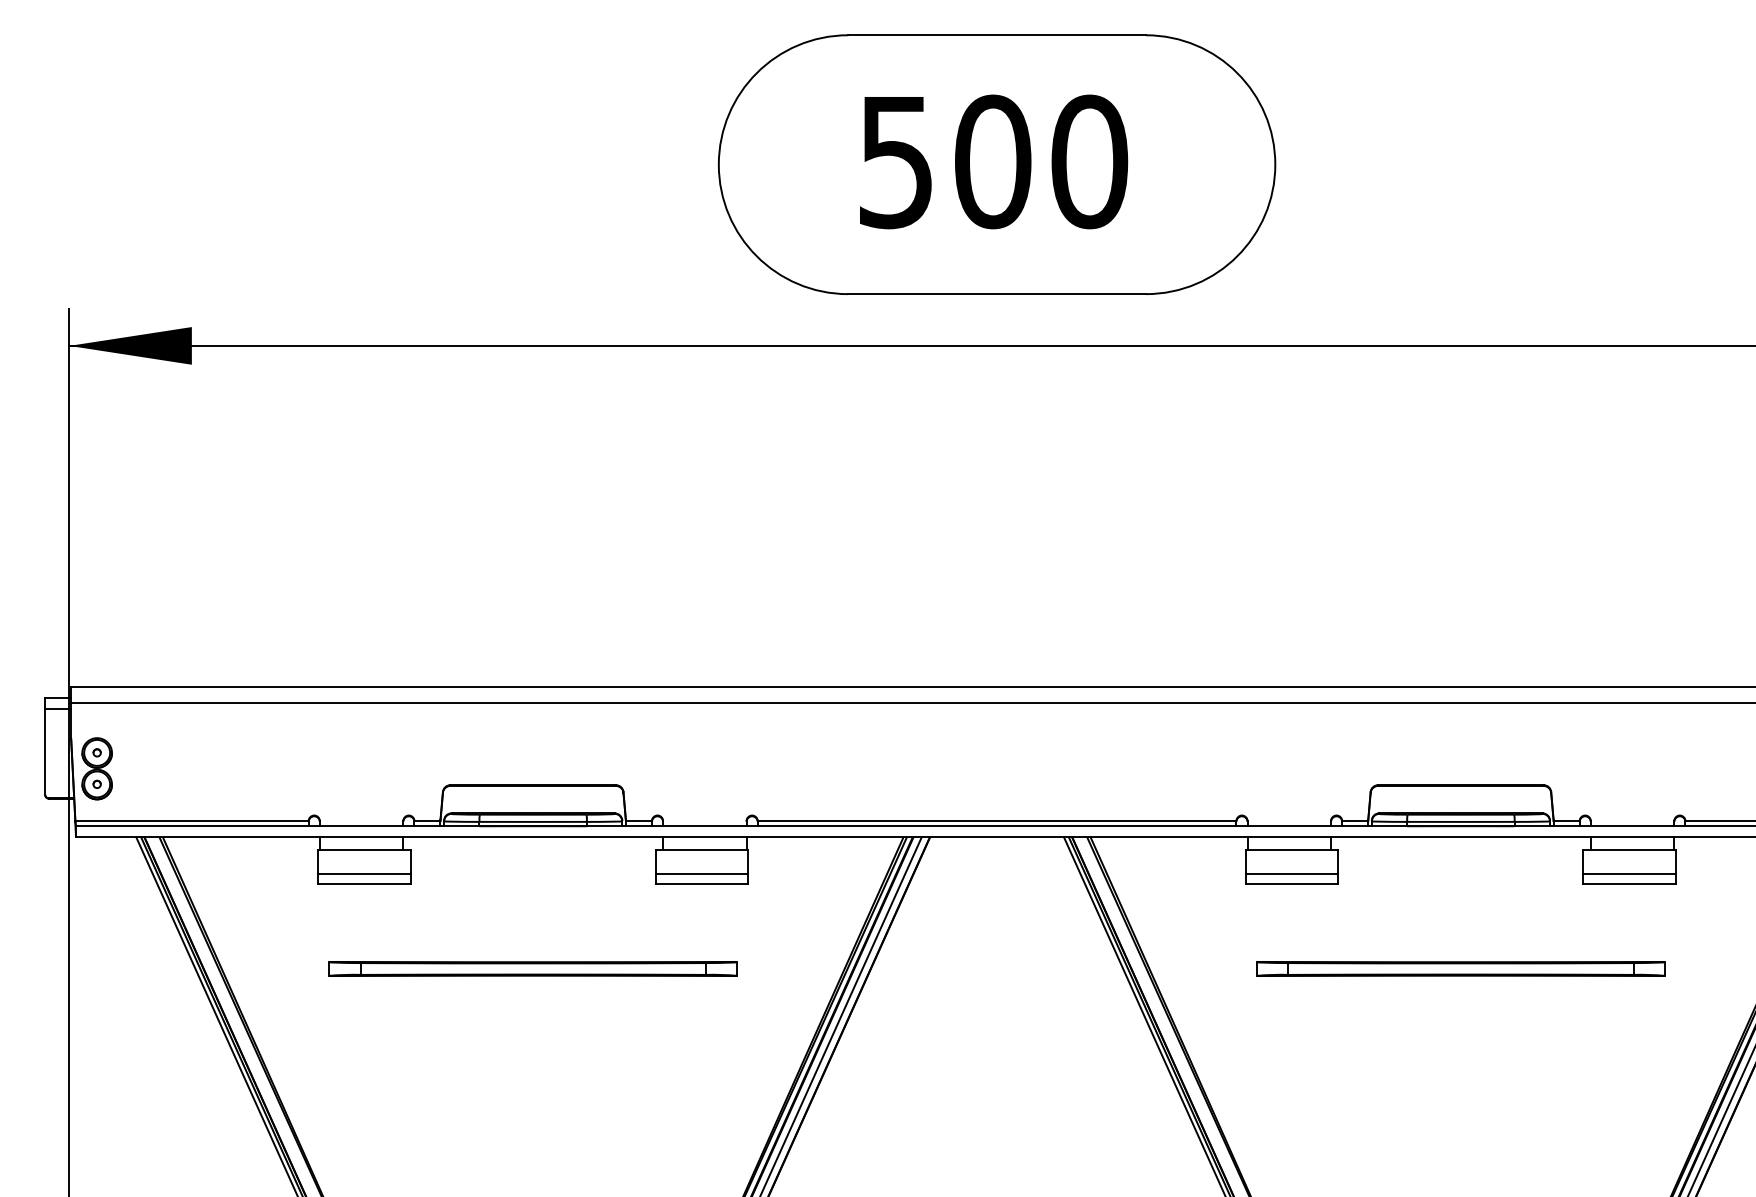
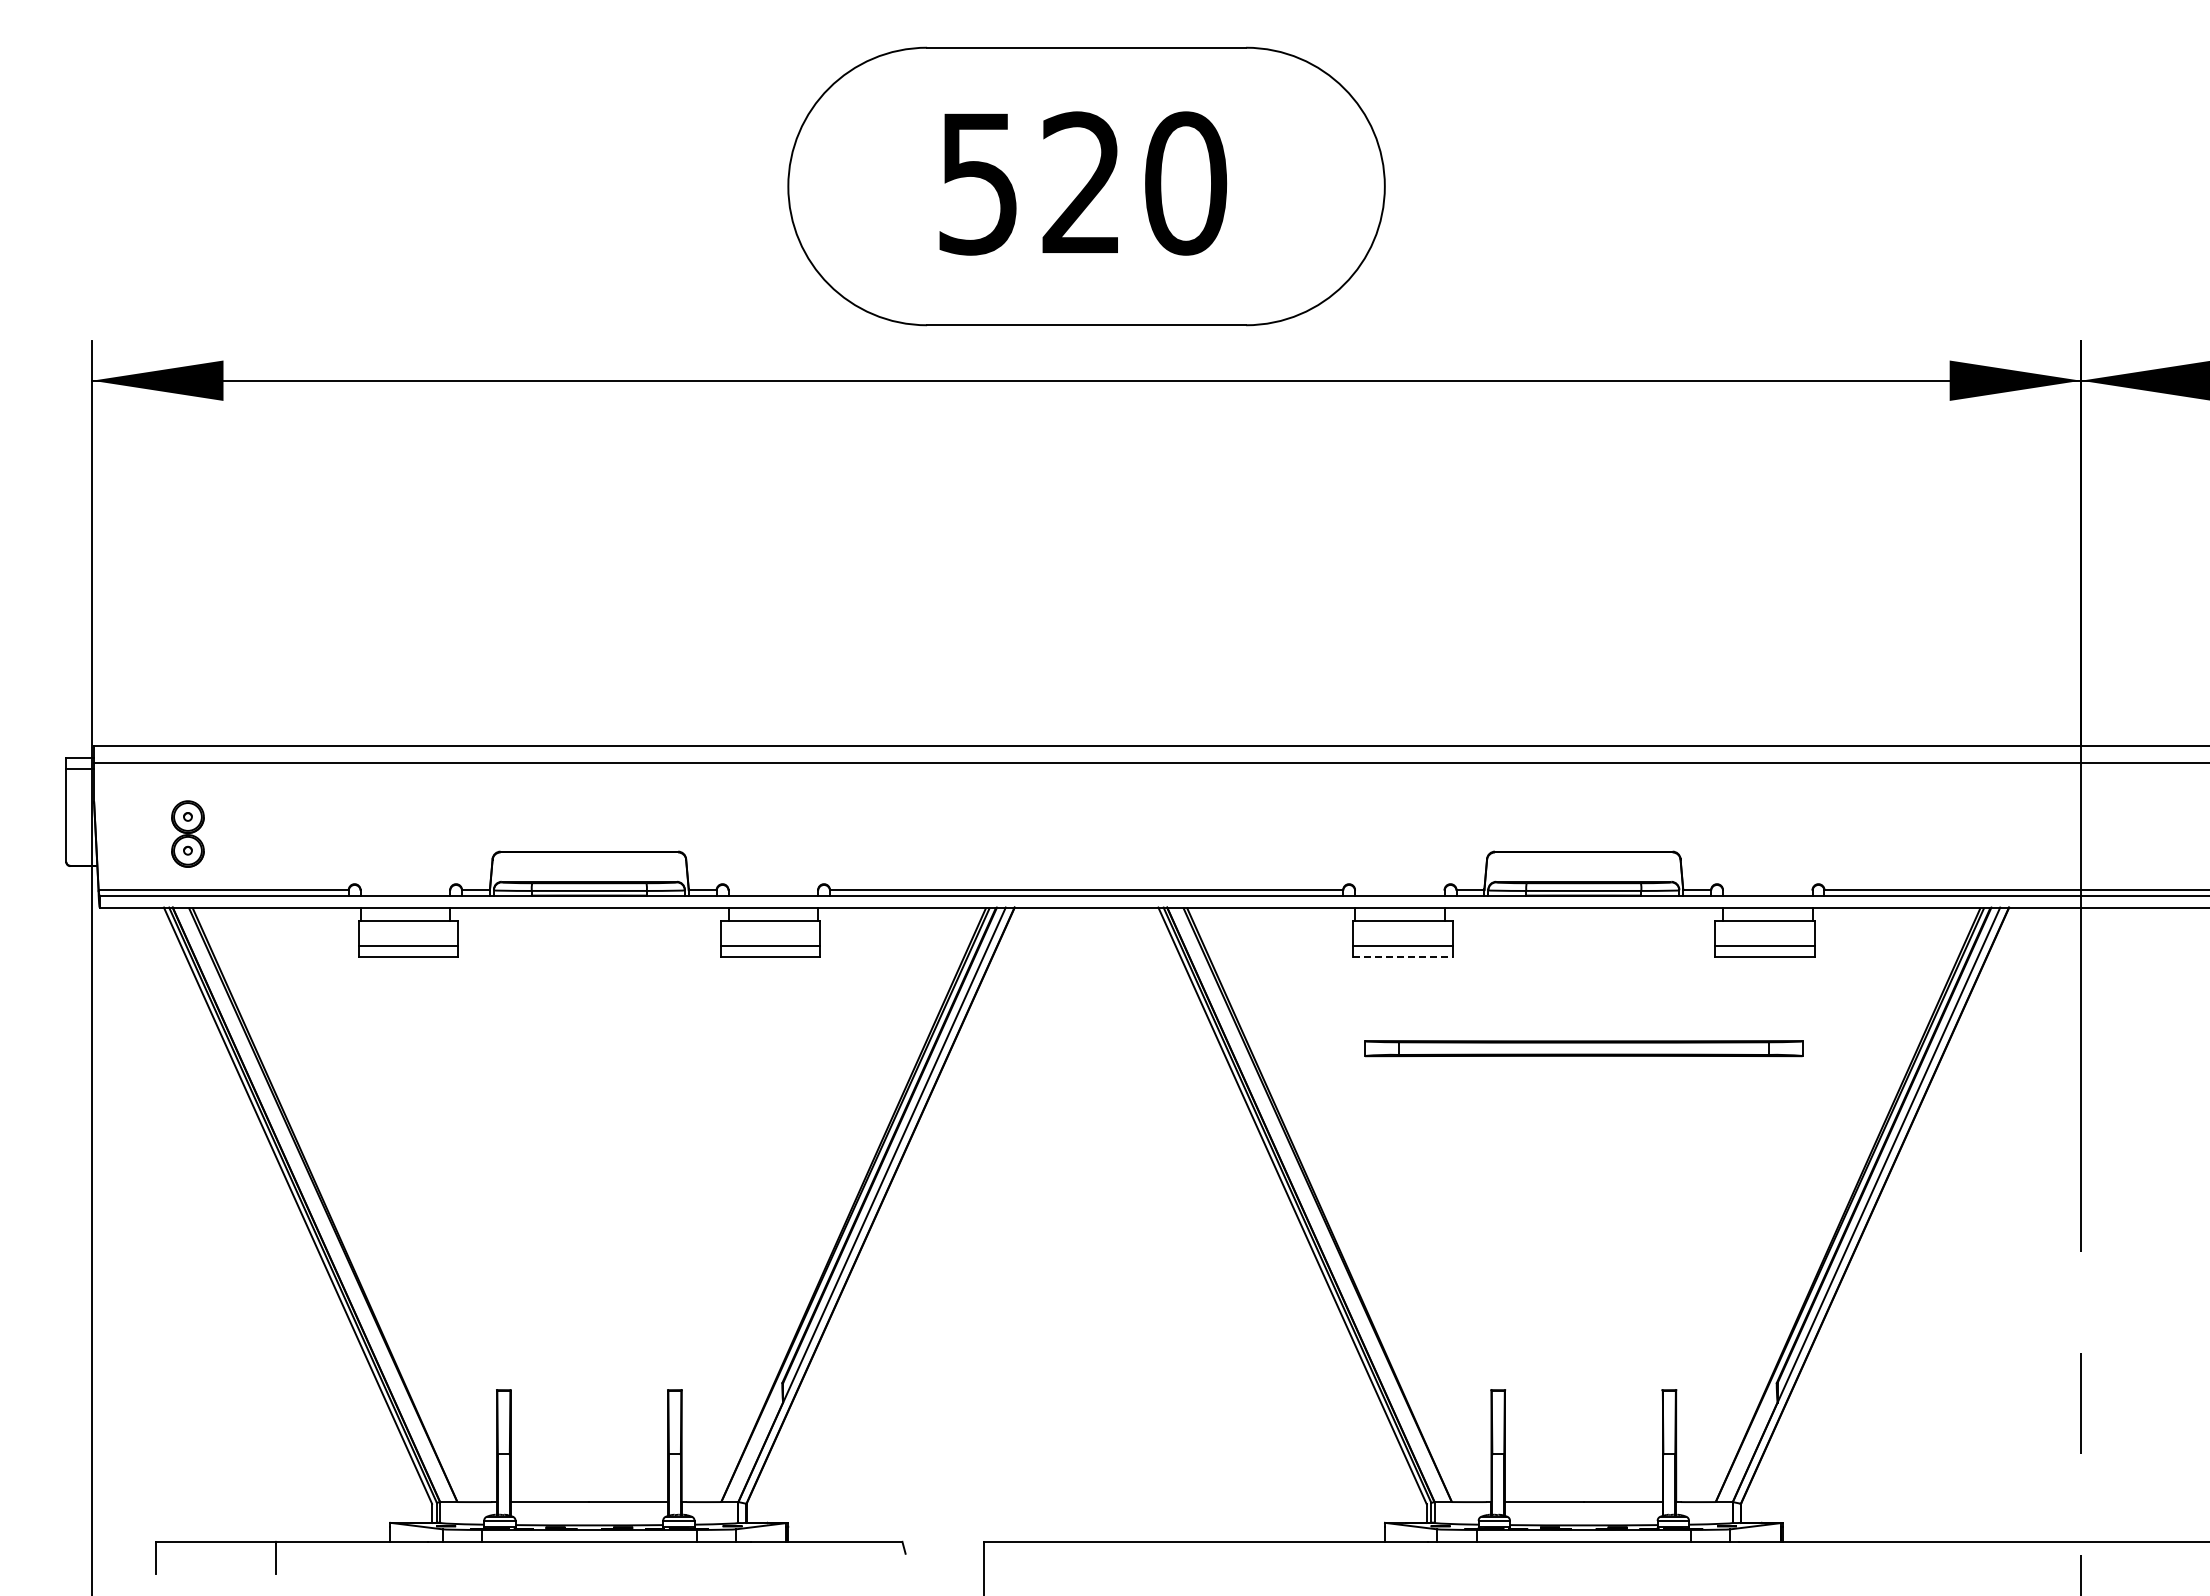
text: (993, 161) -> (1082, 183), 500 -> 520
part: (96, 768) -> (187, 833), moved
line: (1291, 883) -> (1402, 957), solid -> dashed
part: (533, 968) -> (589, 1048), removed

